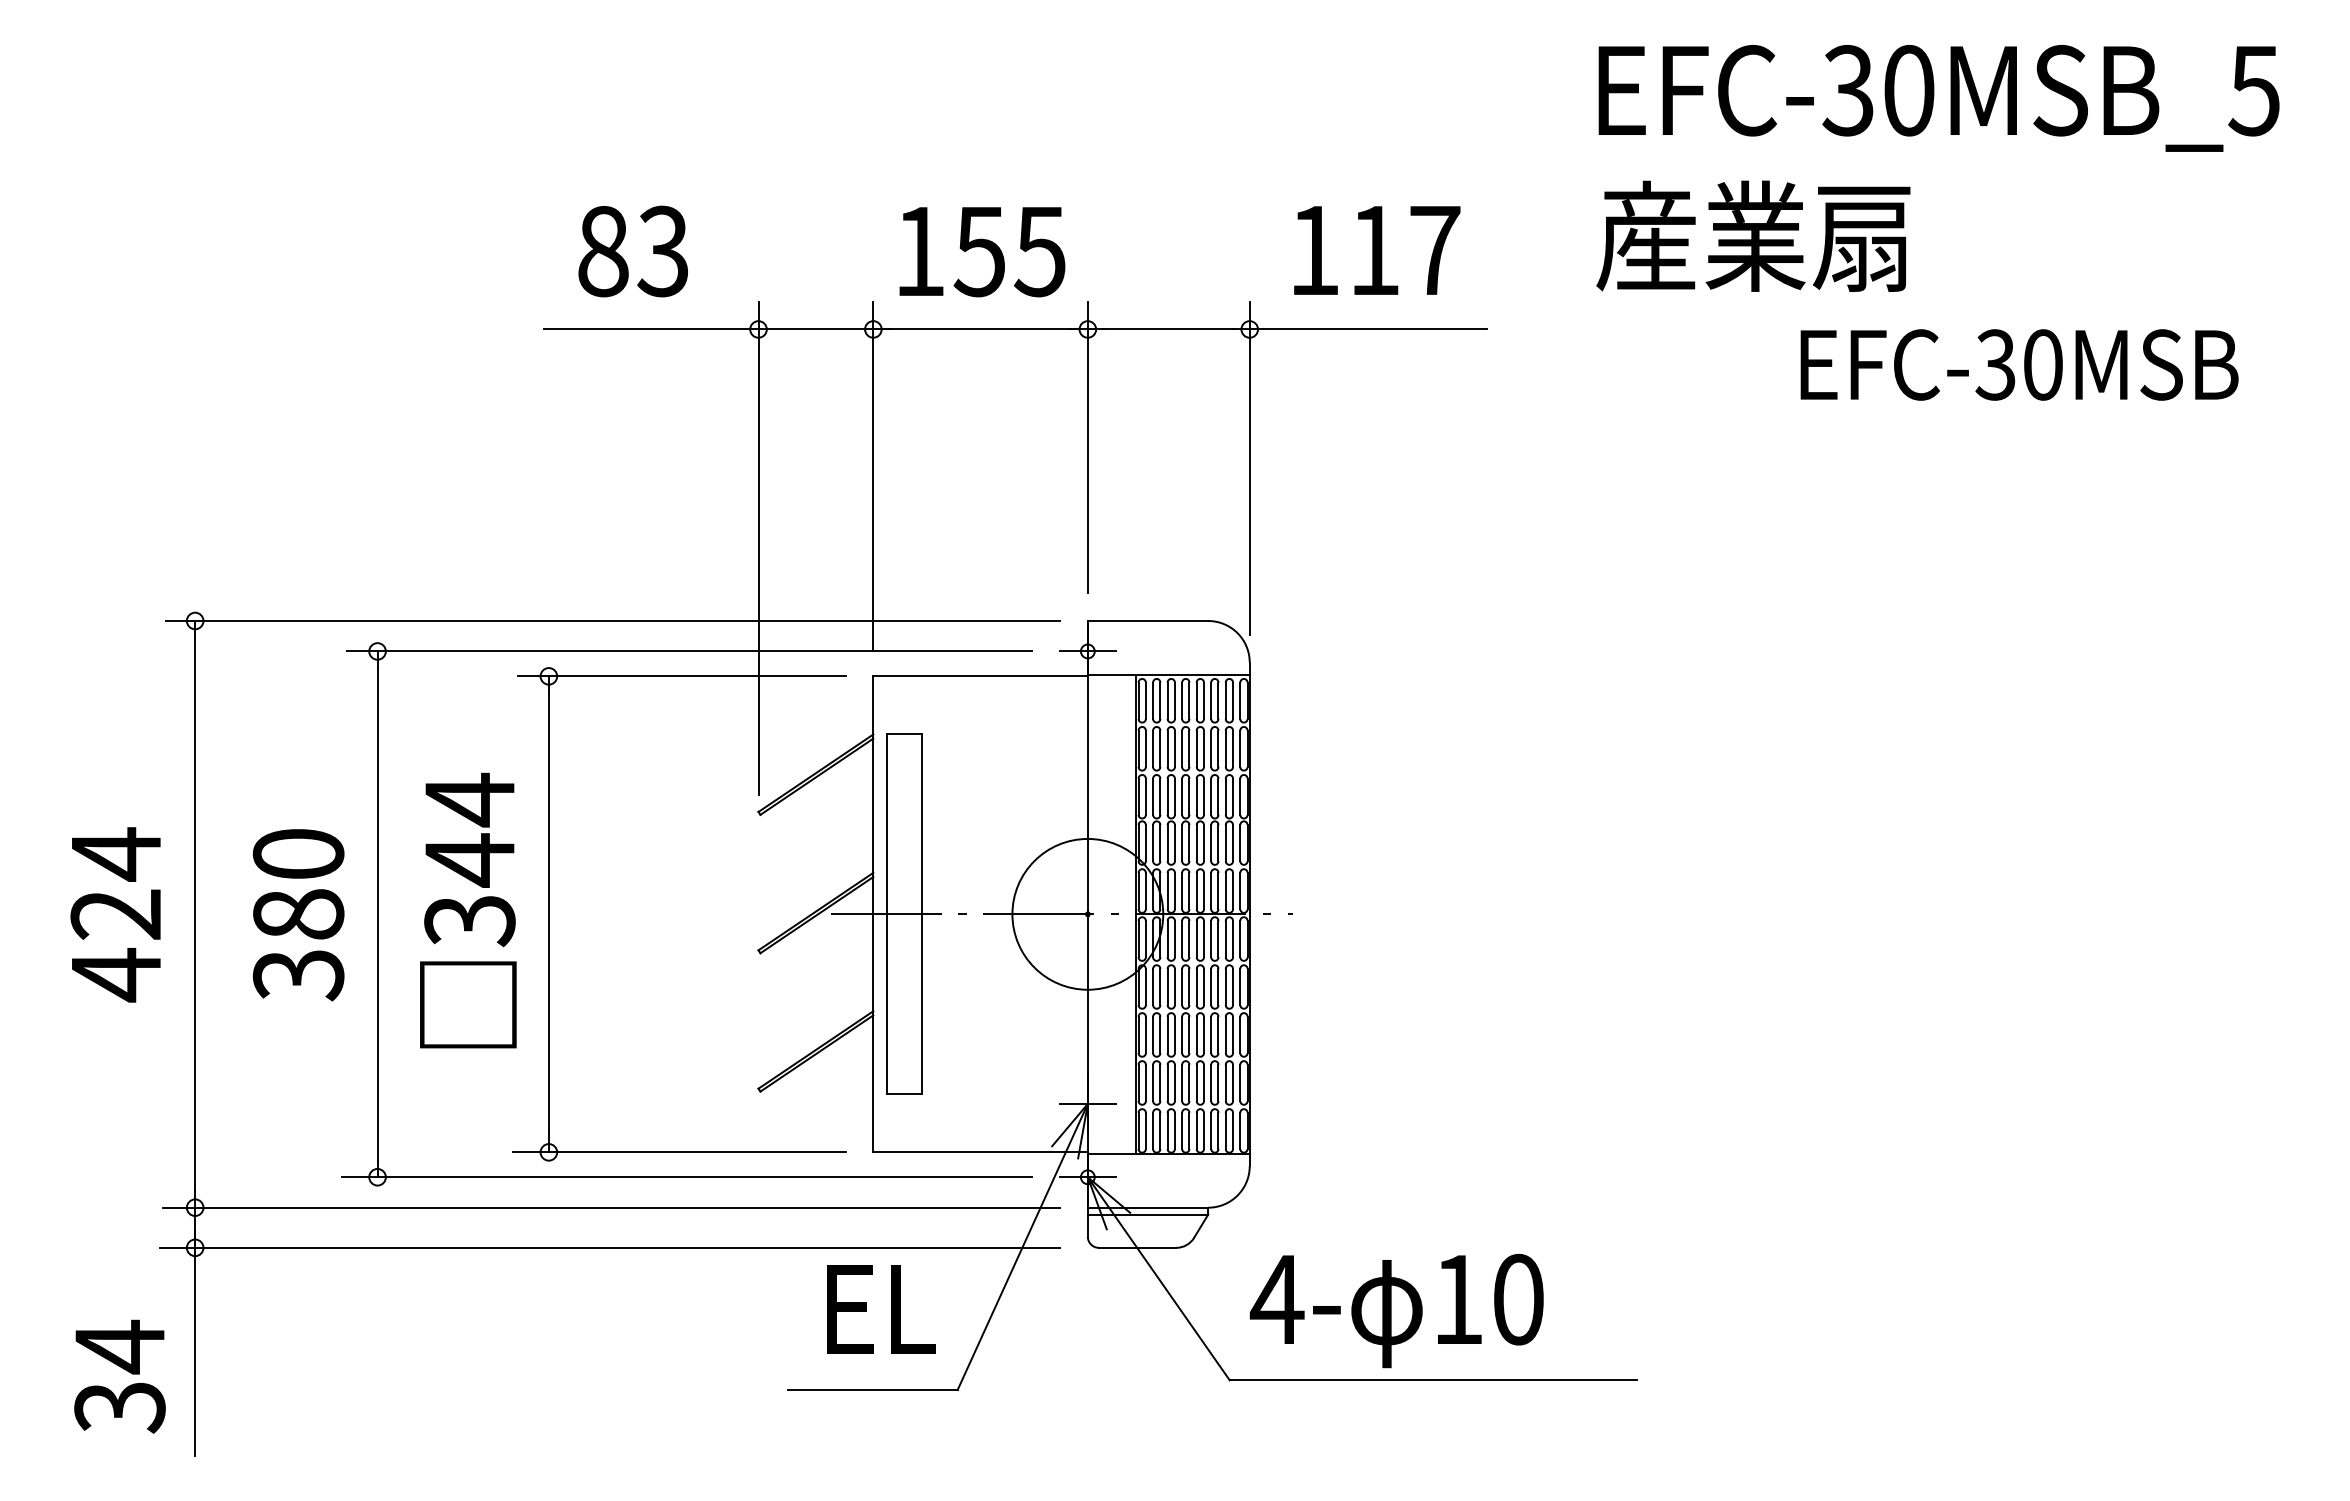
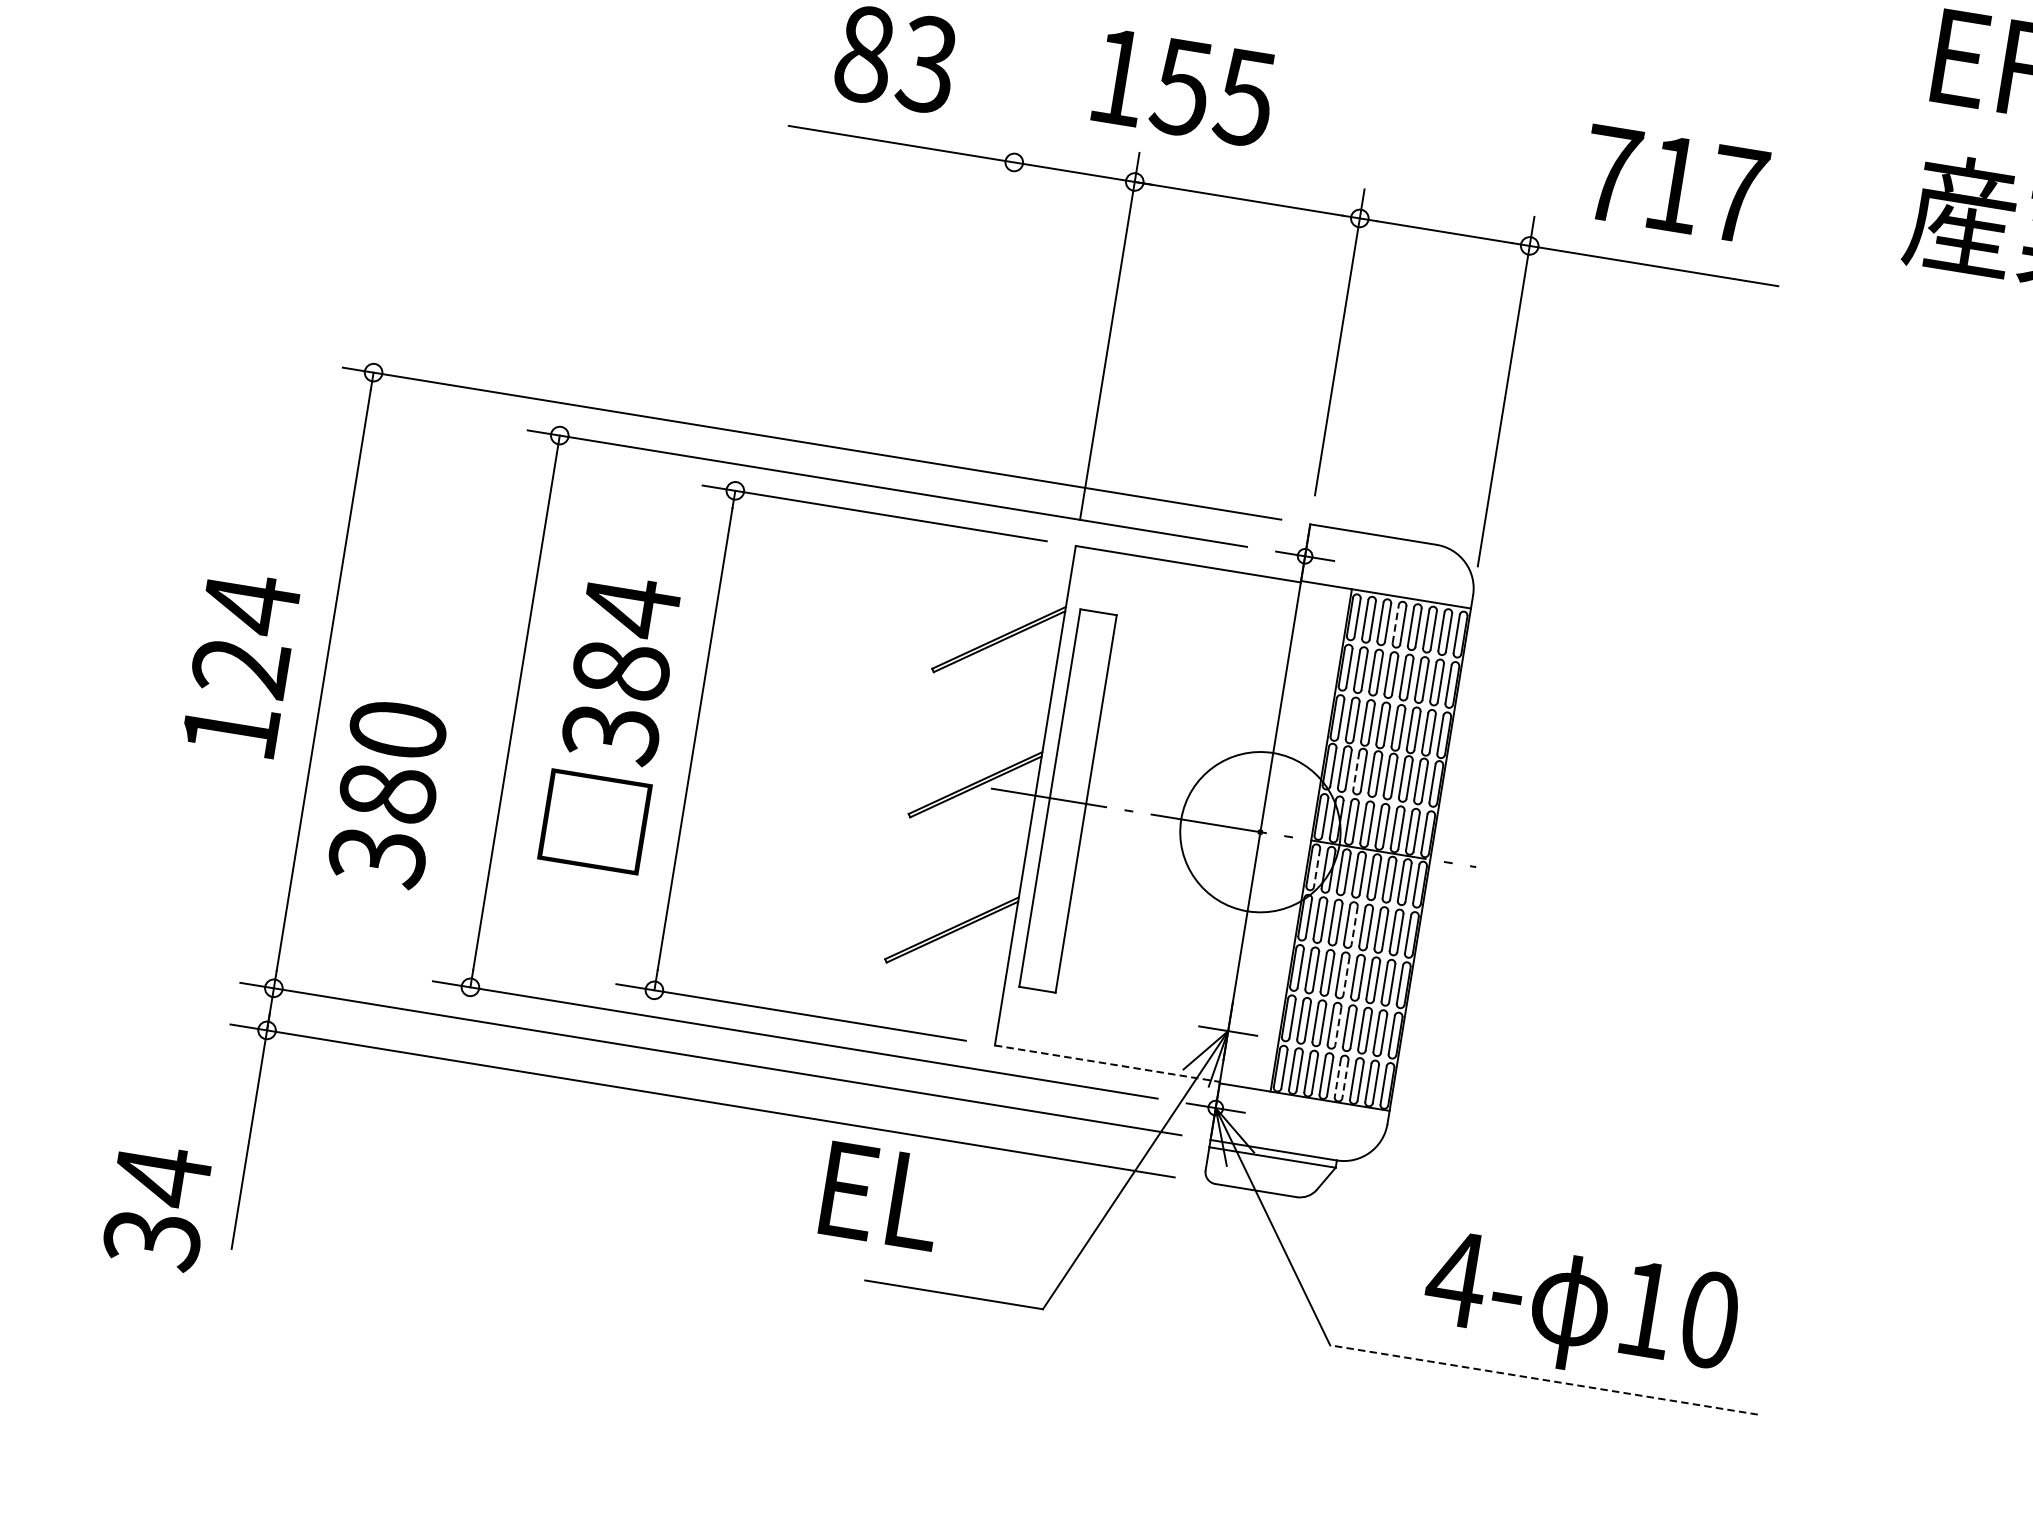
text: (1314, 250) -> (1611, 174), 117 -> 717
text: (982, 252) -> (1184, 88), moved
line: (758, 548) -> (977, 392), removed
line: (1182, 700) -> (1396, 623), solid -> dashed
line: (1167, 843) -> (1356, 771), solid -> dashed
text: (469, 860) -> (620, 670), 344 -> 384
text: (298, 915) -> (387, 794), moved
line: (1145, 939) -> (1316, 868), solid -> dashed
text: (116, 974) -> (230, 730), 424 -> 124
line: (1189, 987) -> (1354, 926), solid -> dashed
line: (1189, 1035) -> (1346, 976), solid -> dashed
line: (1189, 1083) -> (1338, 1026), solid -> dashed
line: (1196, 1131) -> (1337, 1078), solid -> dashed
line: (1203, 1131) -> (1344, 1079), solid -> dashed
line: (981, 1152) -> (1108, 1064), solid -> dashed
text: (881, 1309) -> (882, 1196), moved
text: (1396, 1311) -> (1579, 1311), moved
text: (119, 1376) -> (156, 1207), moved
line: (1433, 1380) -> (1543, 1380), solid -> dashed

